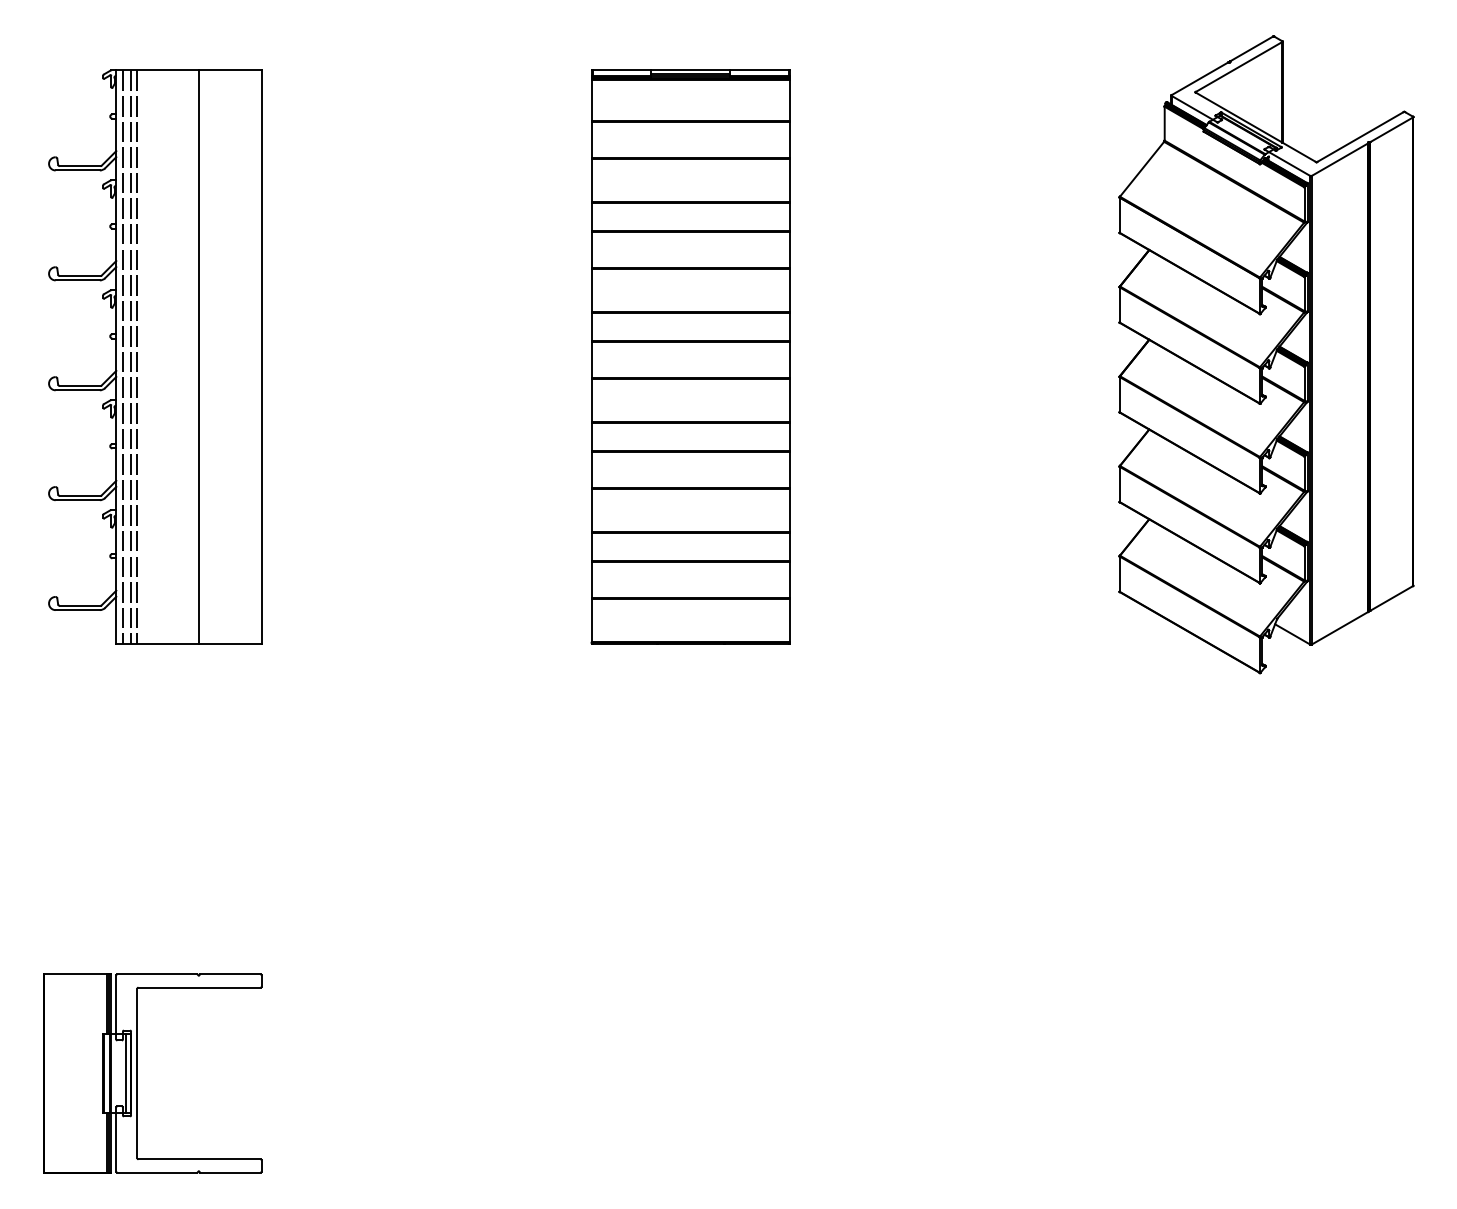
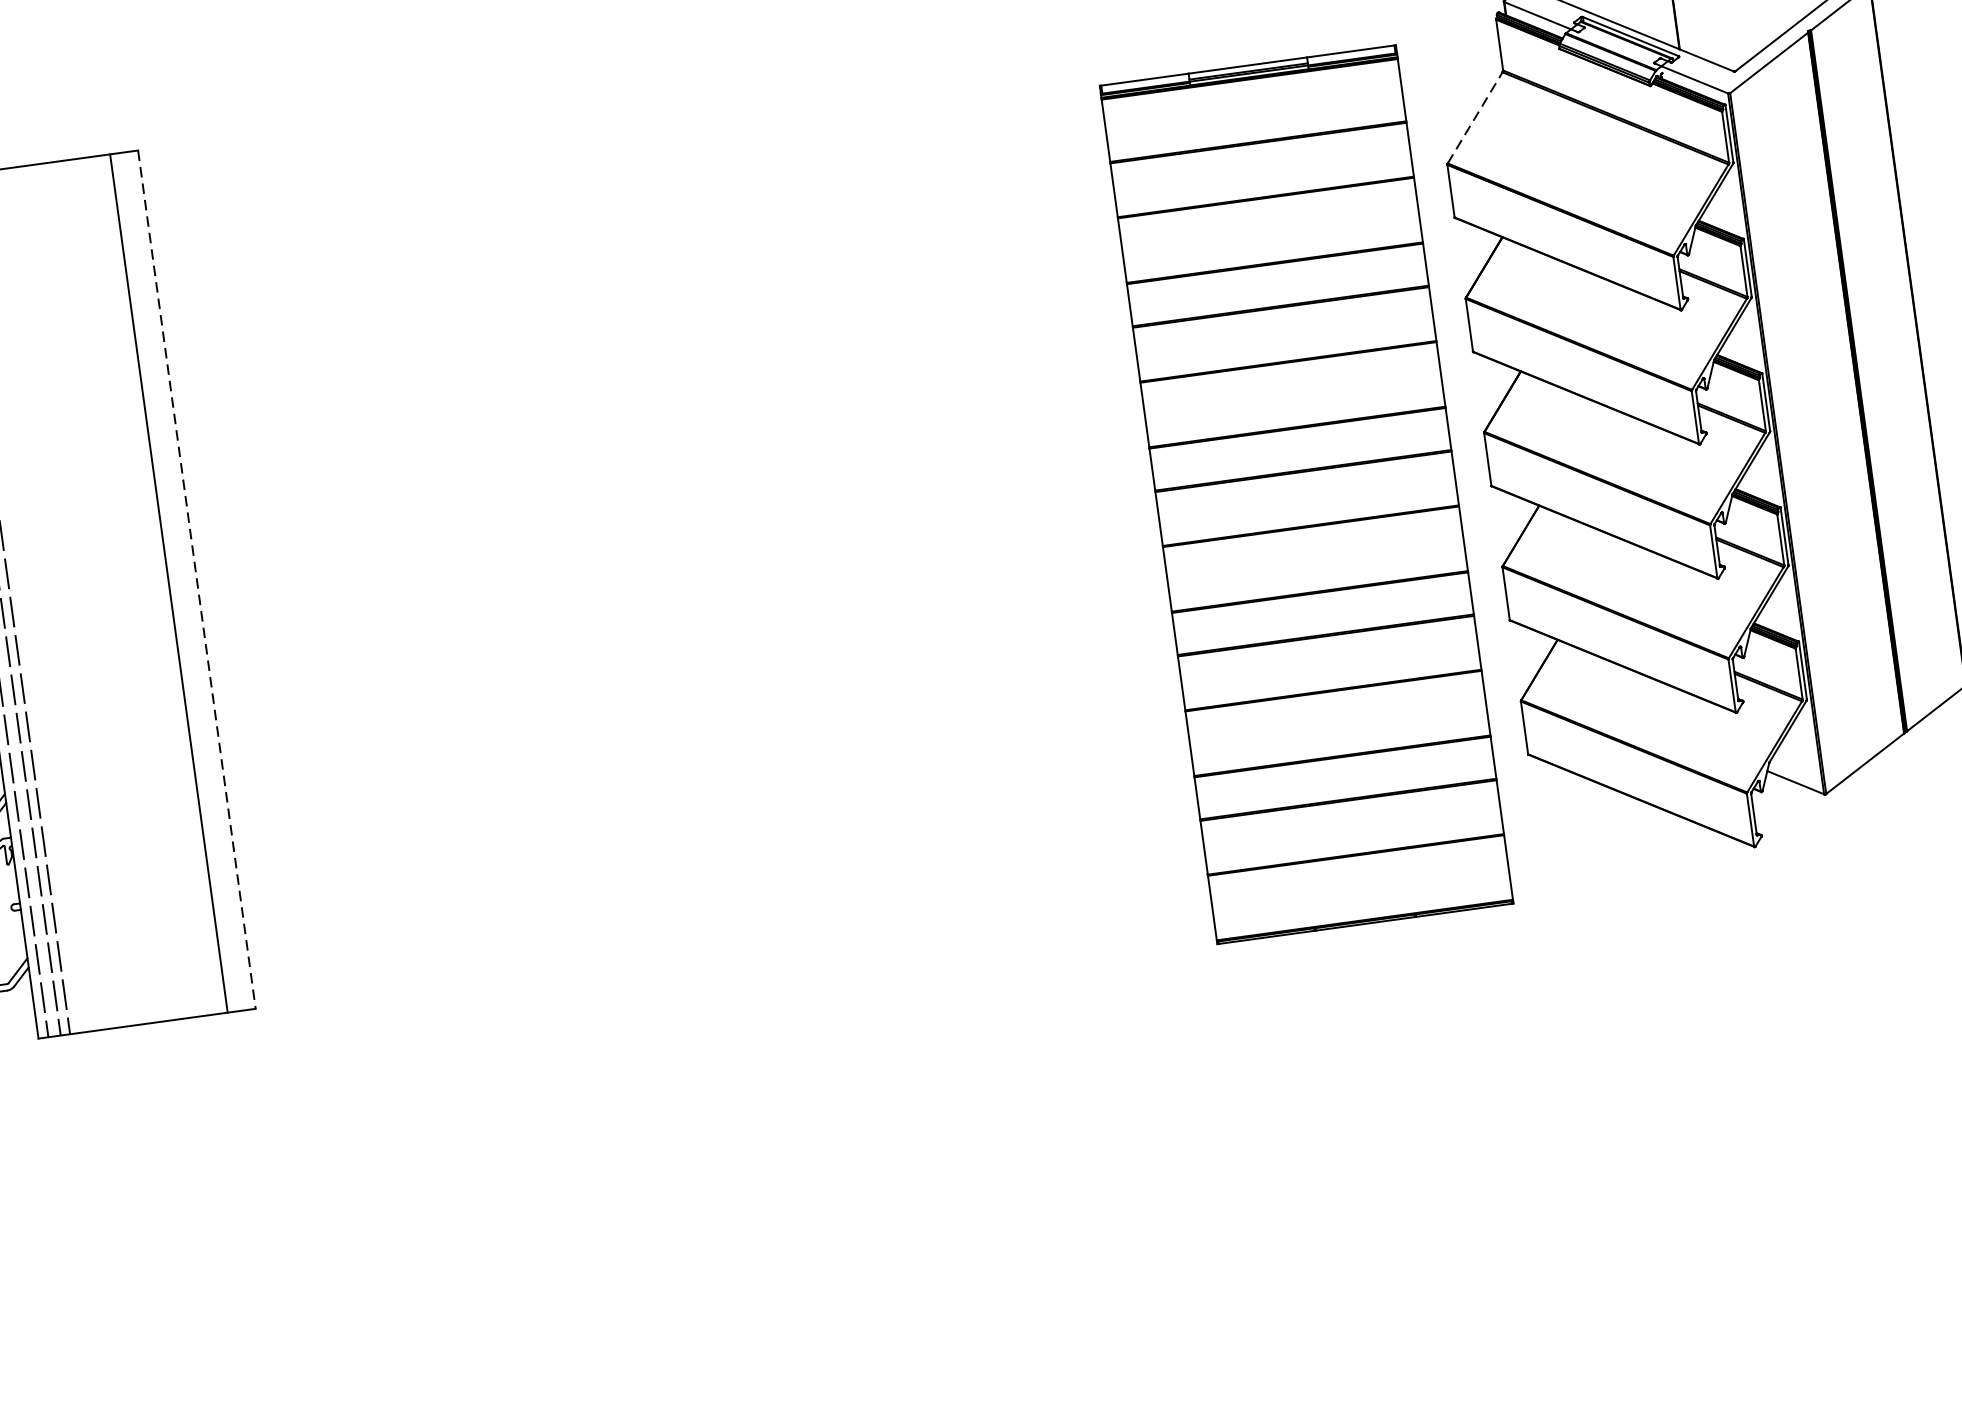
line: (1142, 168) -> (1475, 116), solid -> dashed
part: (690, 356) -> (1306, 493), moved
line: (198, 357) -> (168, 583), moved
line: (261, 357) -> (196, 579), solid -> dashed

